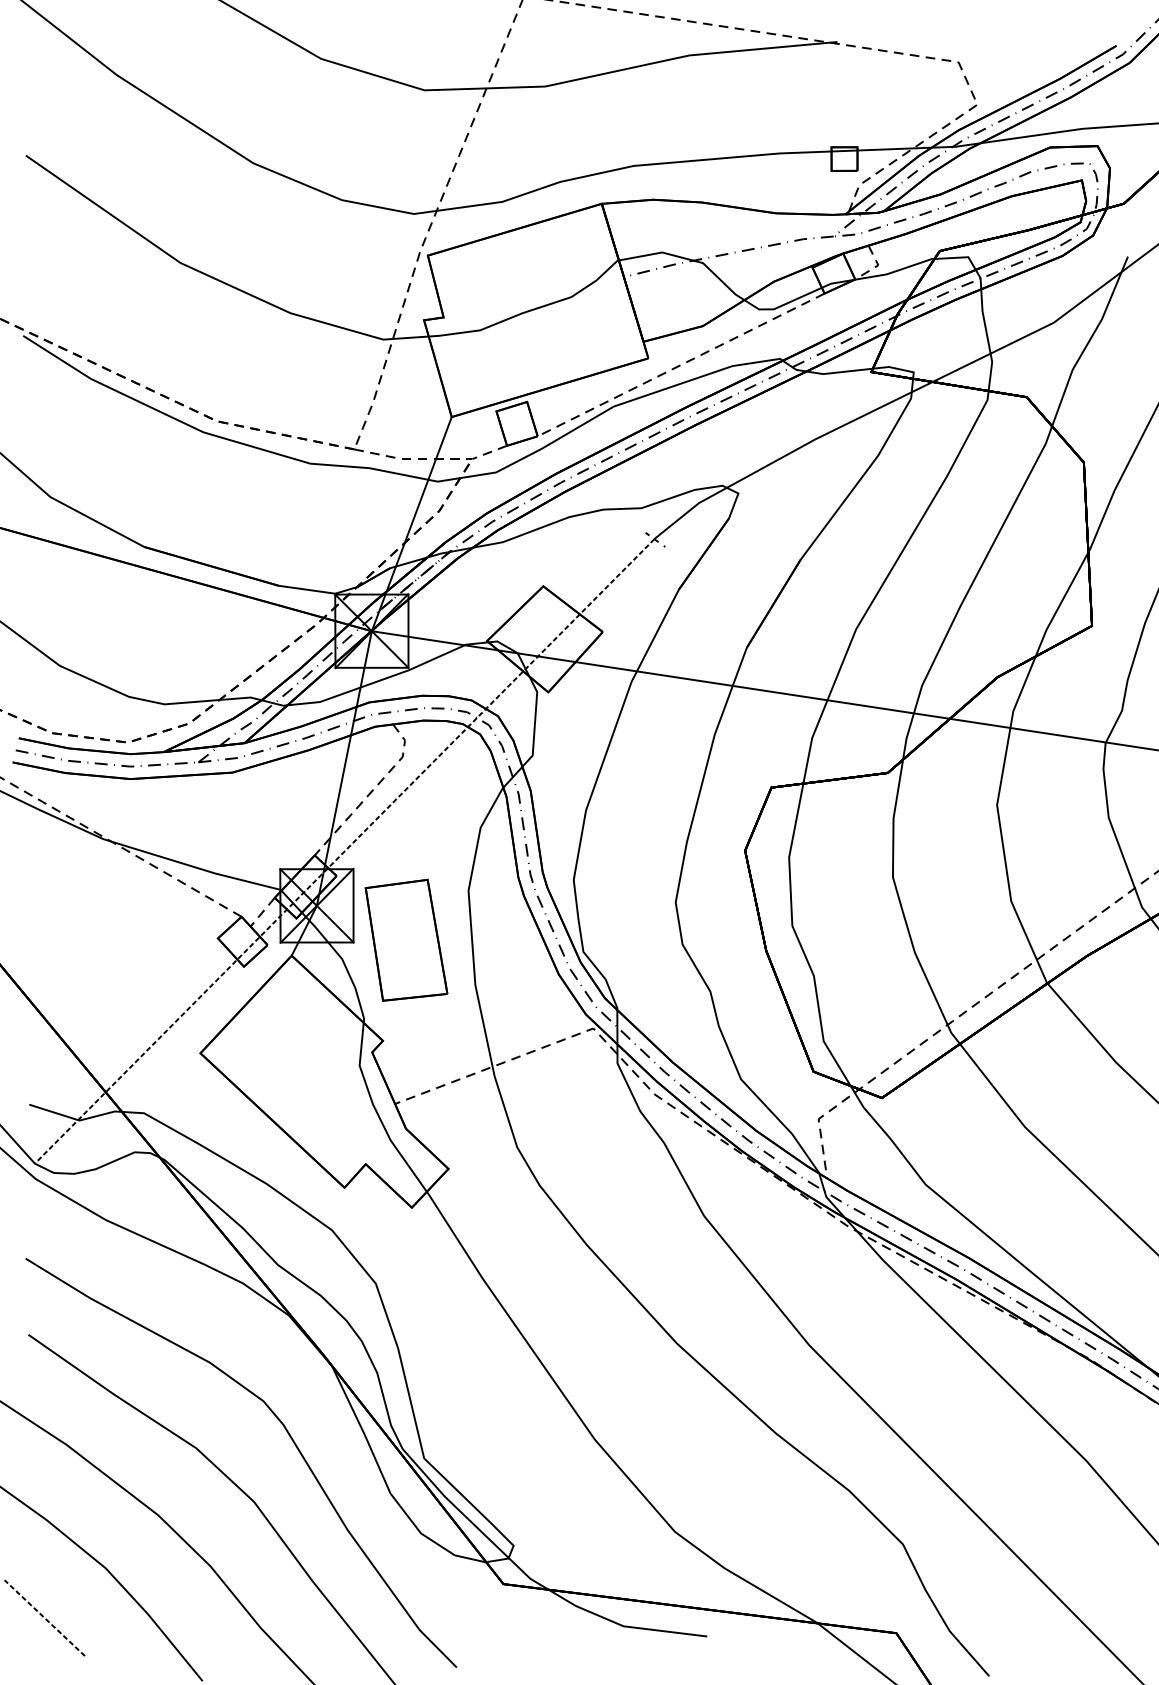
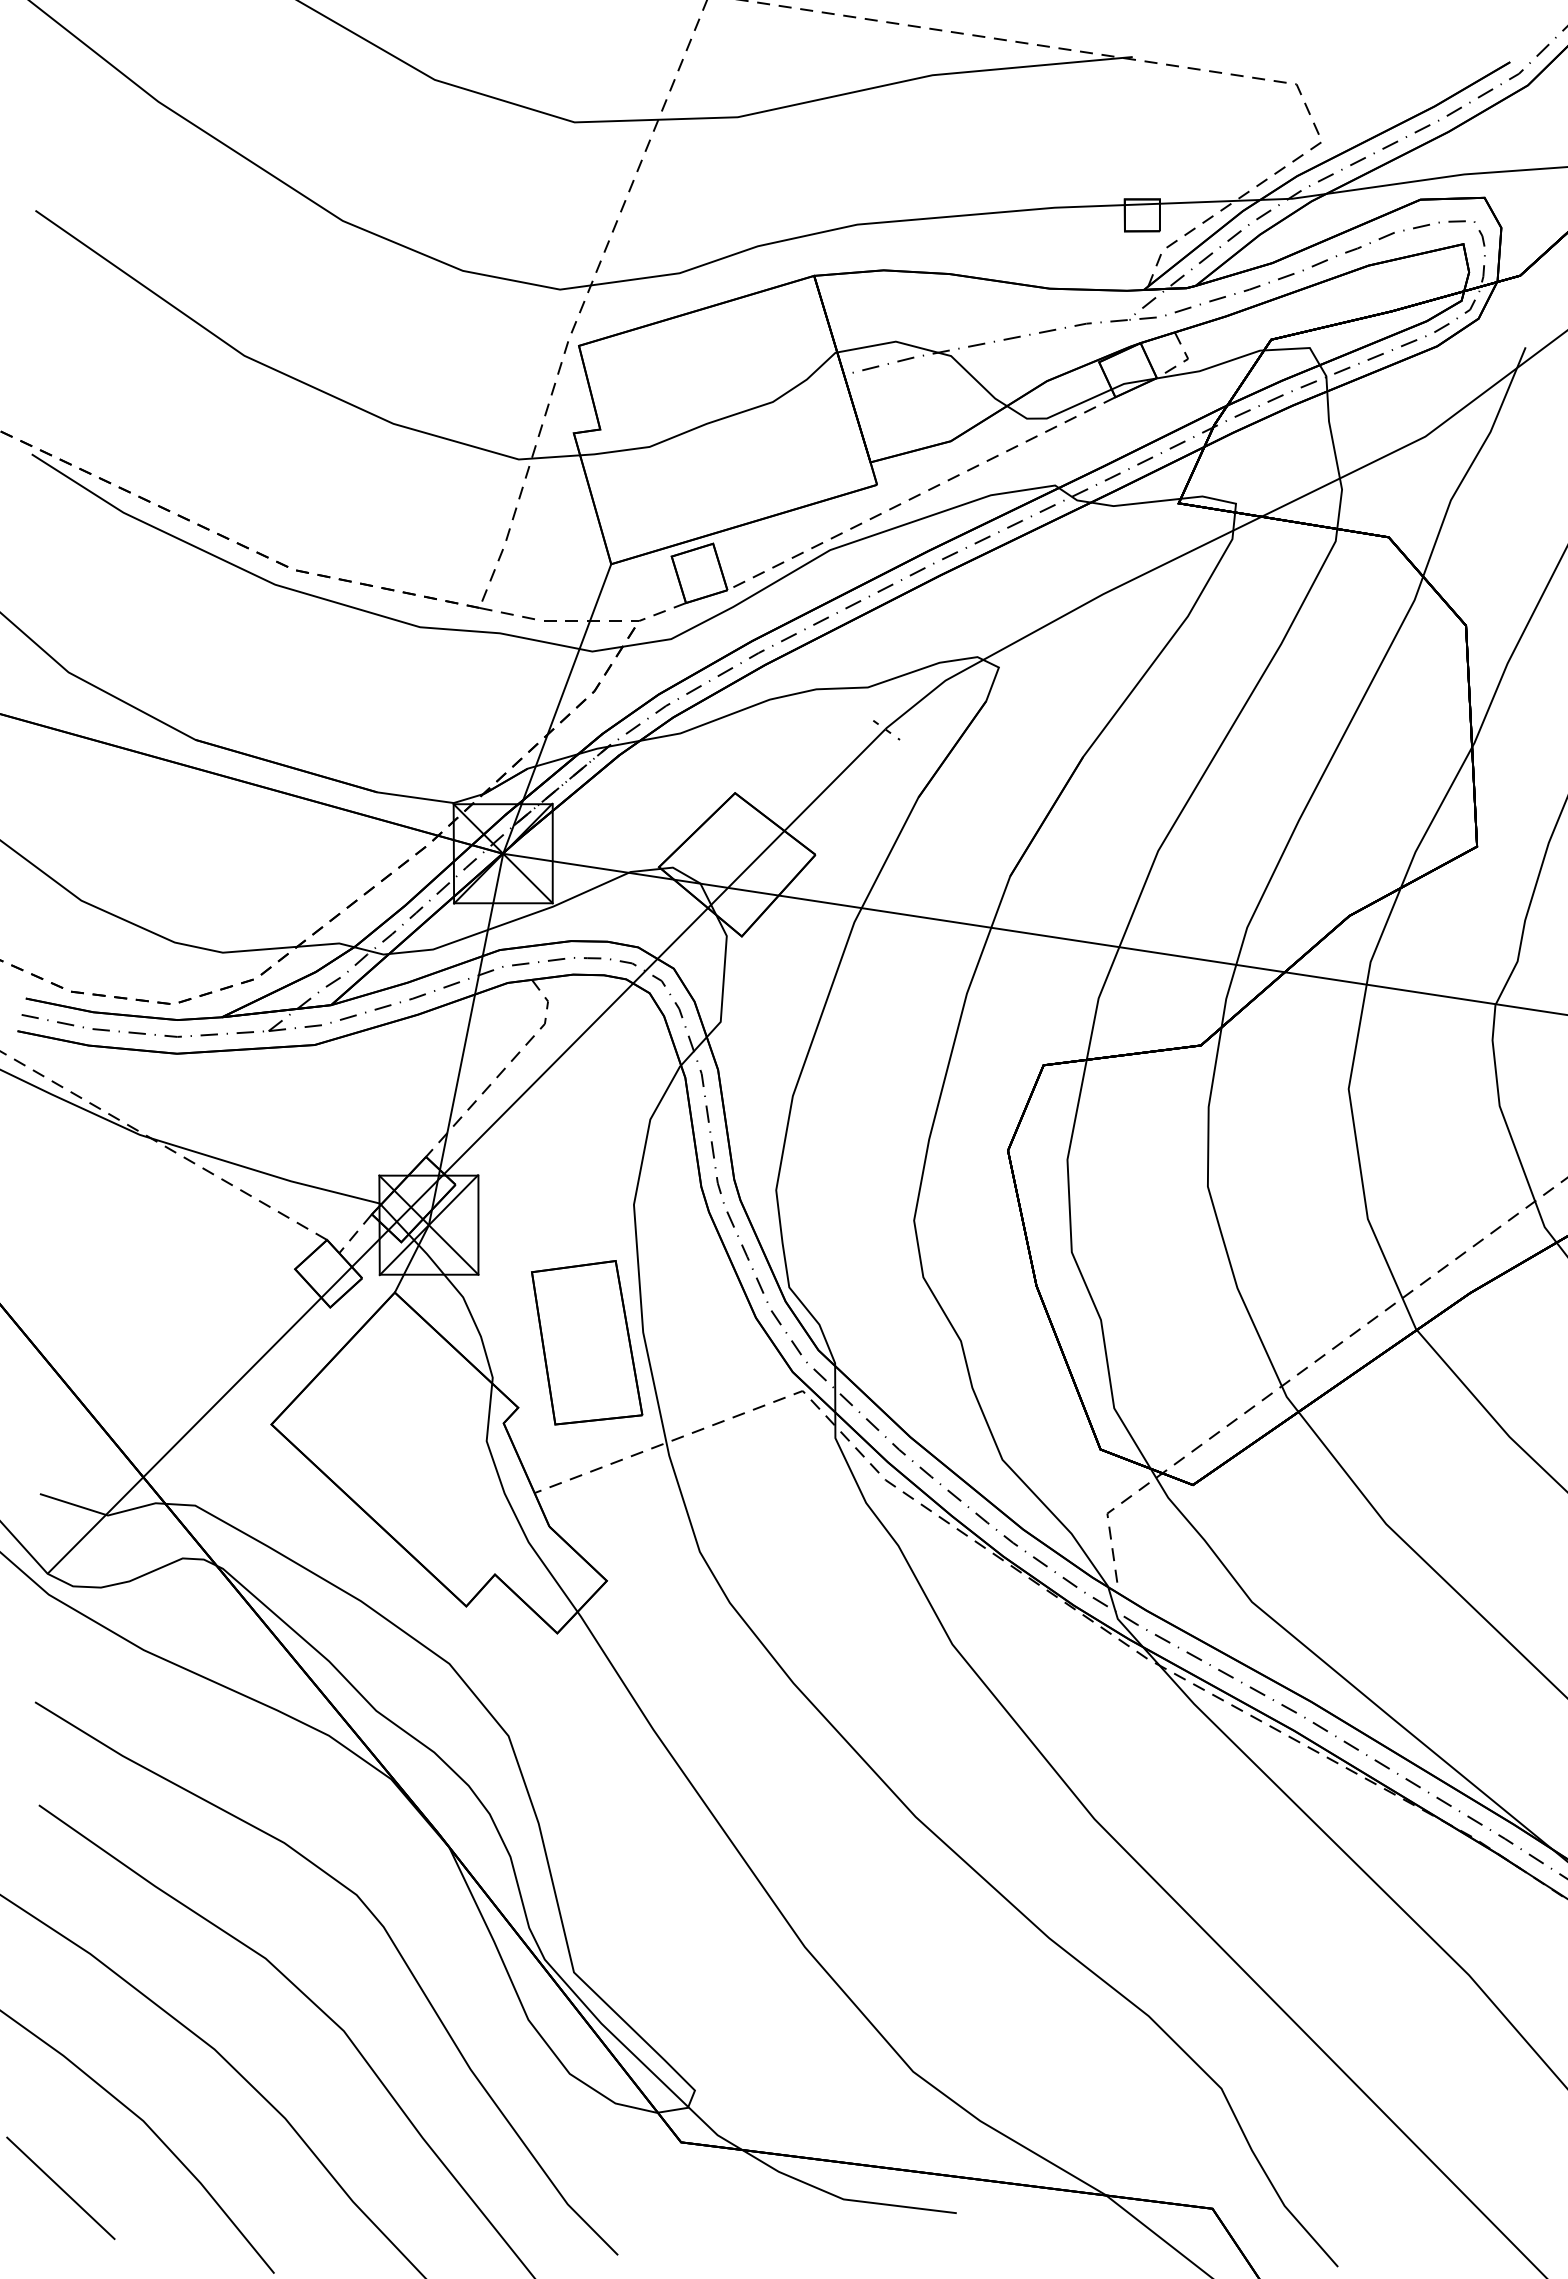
line: (344, 851) -> (466, 1151), dashed -> solid
part: (406, 940) -> (587, 1342), moved
line: (44, 1618) -> (60, 2188), dashed -> solid

